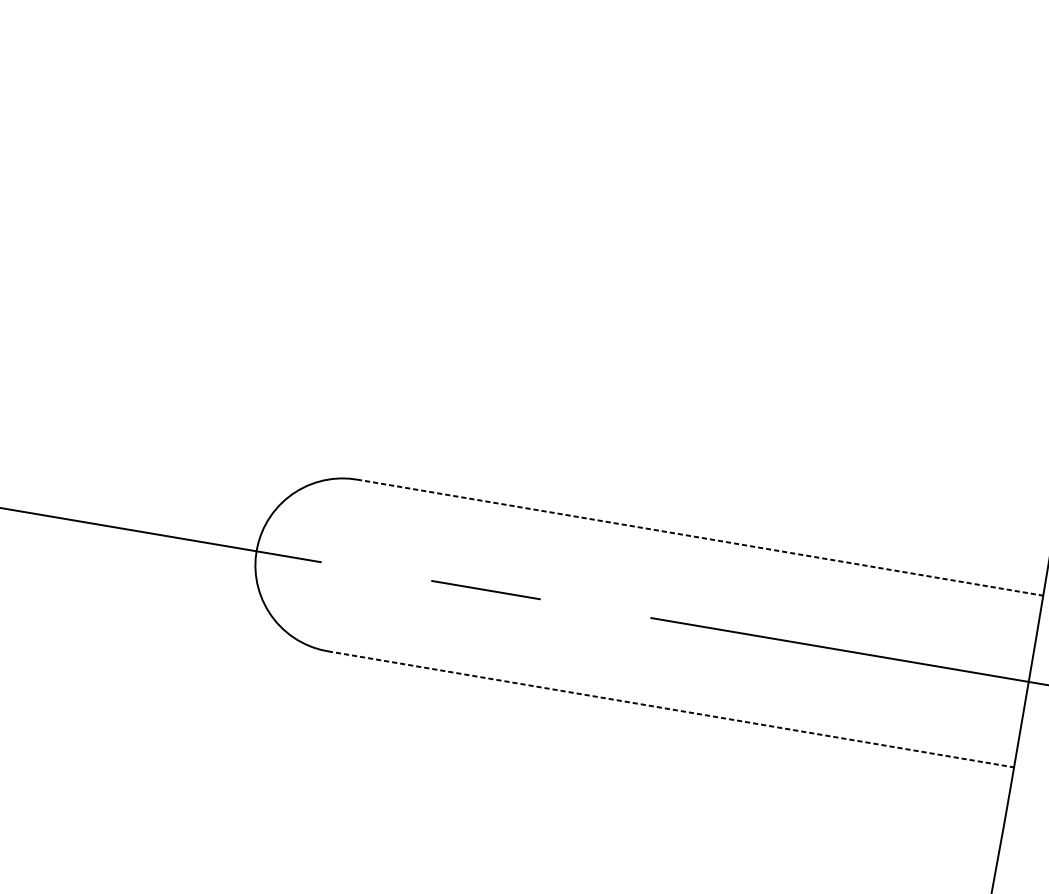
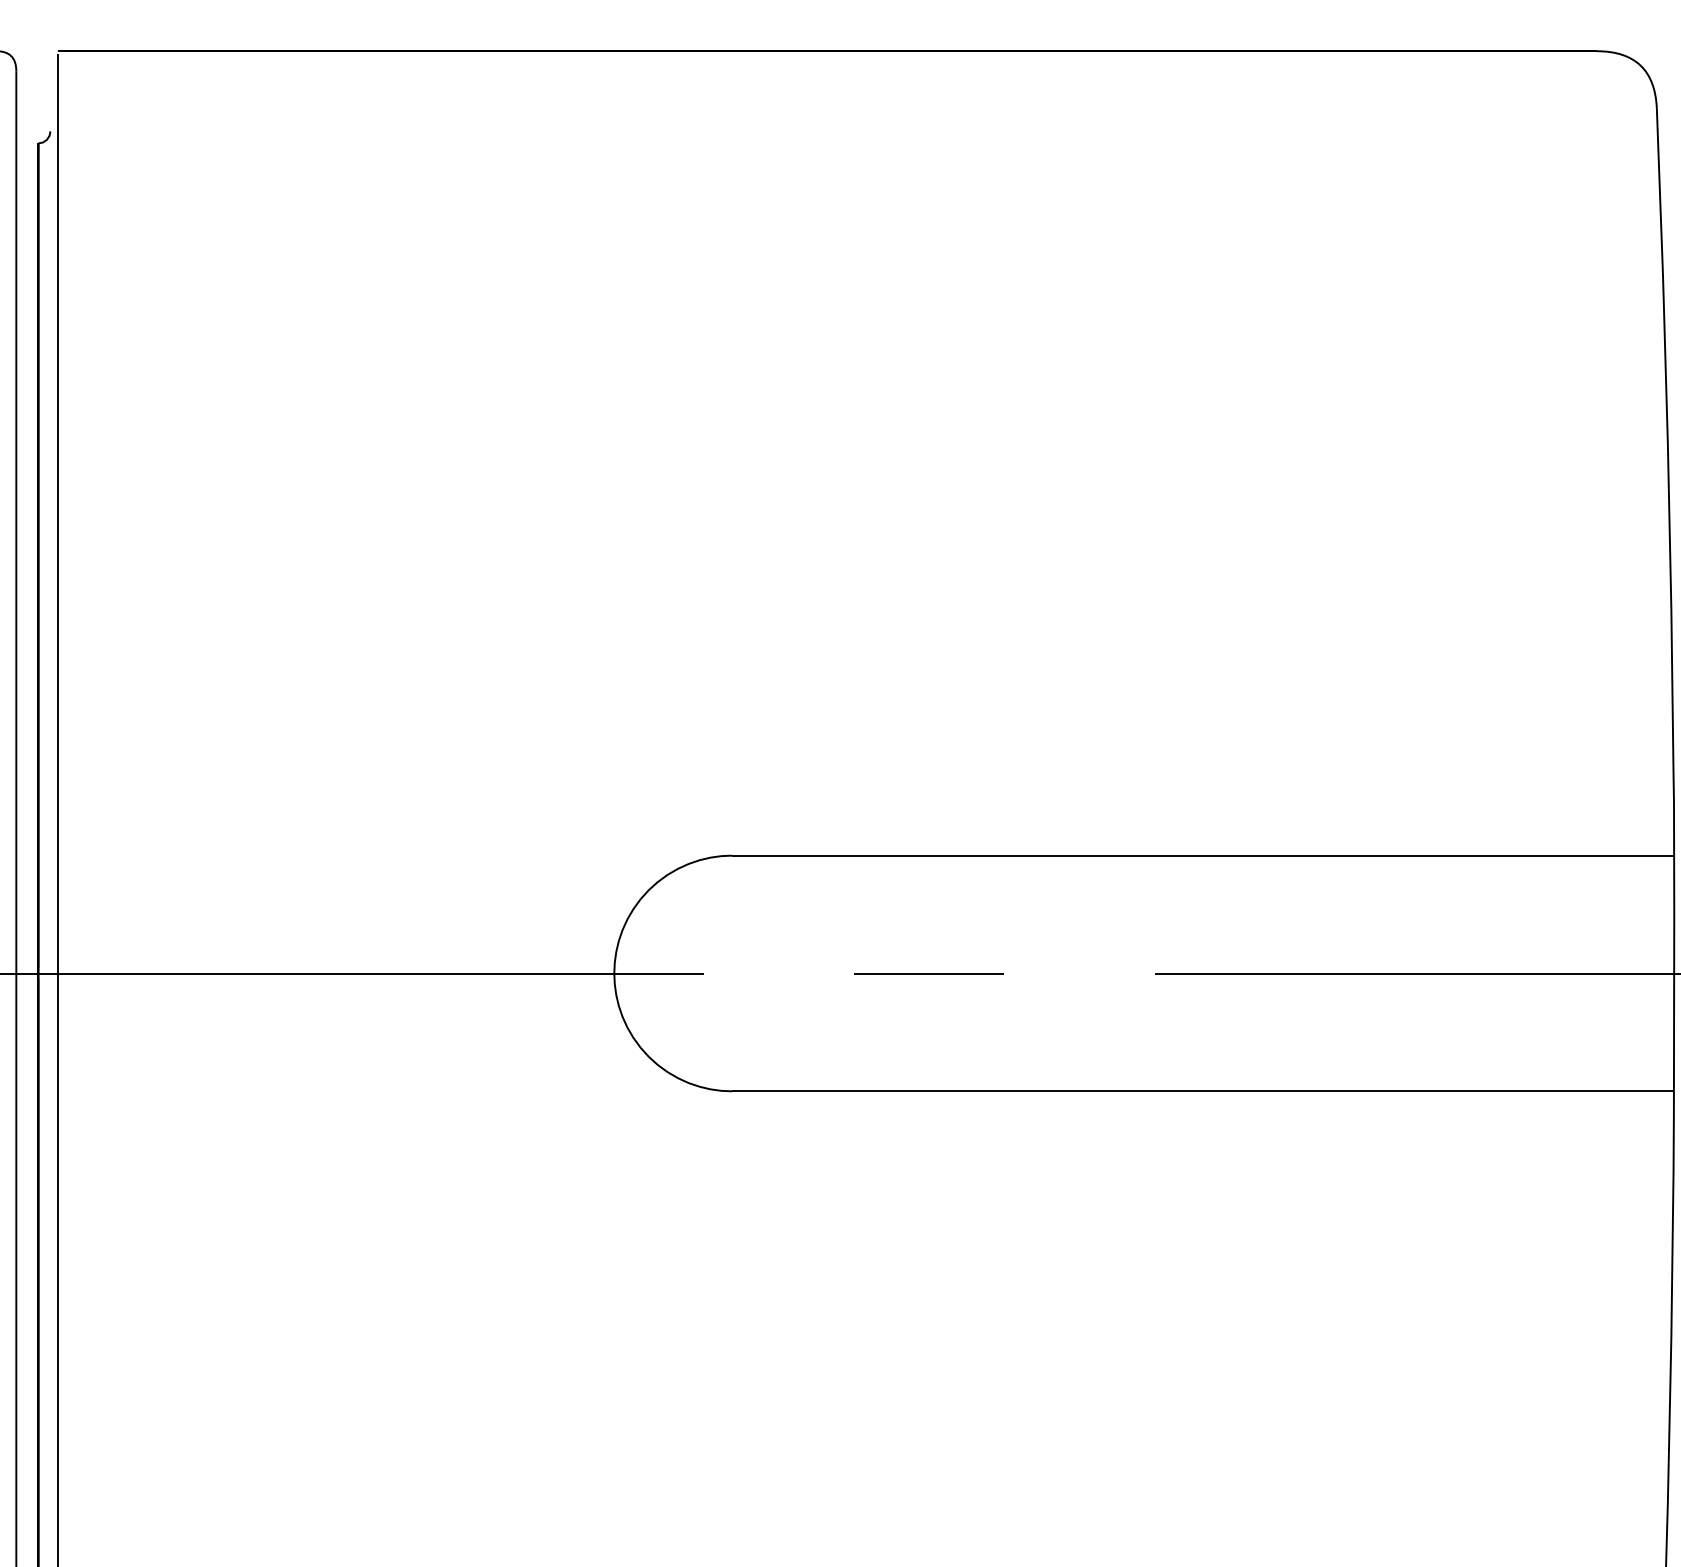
line: (700, 537) -> (1203, 855), dashed -> solid
line: (671, 709) -> (1203, 1091), dashed -> solid

